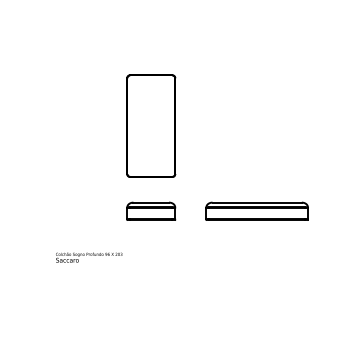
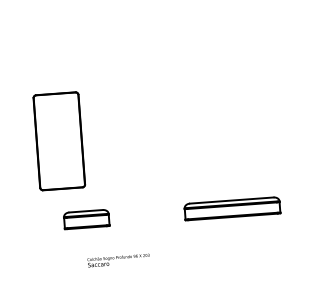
part: (151, 125) -> (59, 140), moved
part: (151, 210) -> (86, 218), moved
text: (89, 257) -> (119, 260), moved

